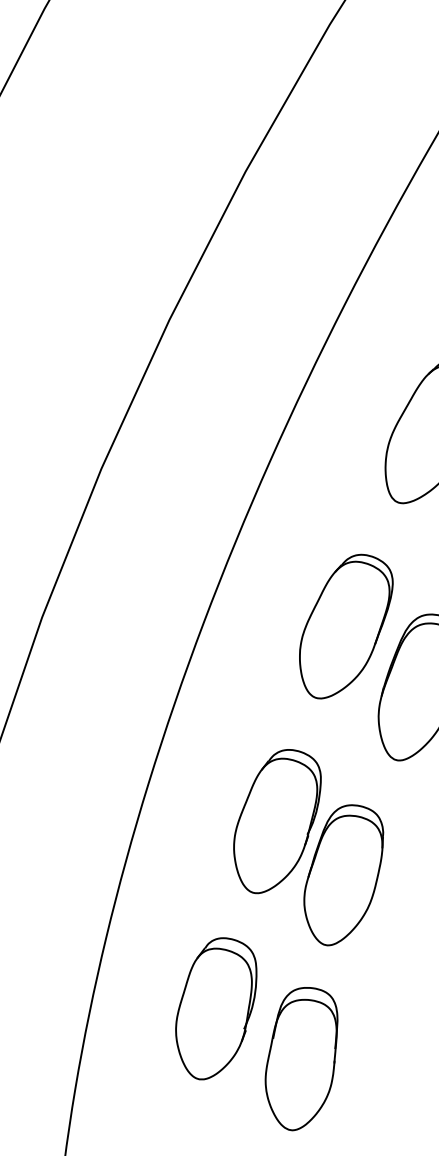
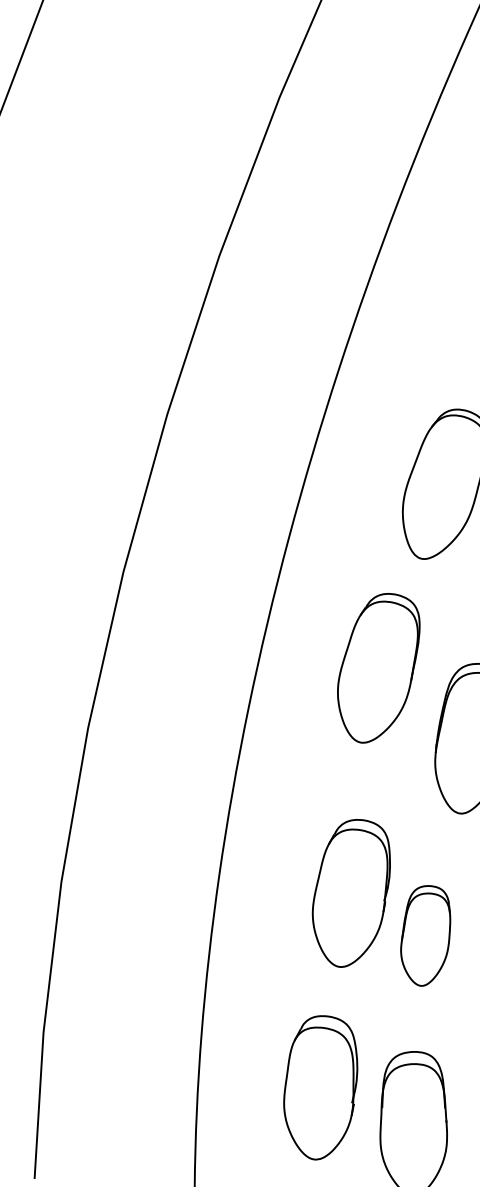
part: (344, 627) -> (378, 668), moved
part: (342, 875) -> (425, 935), size x0.7

